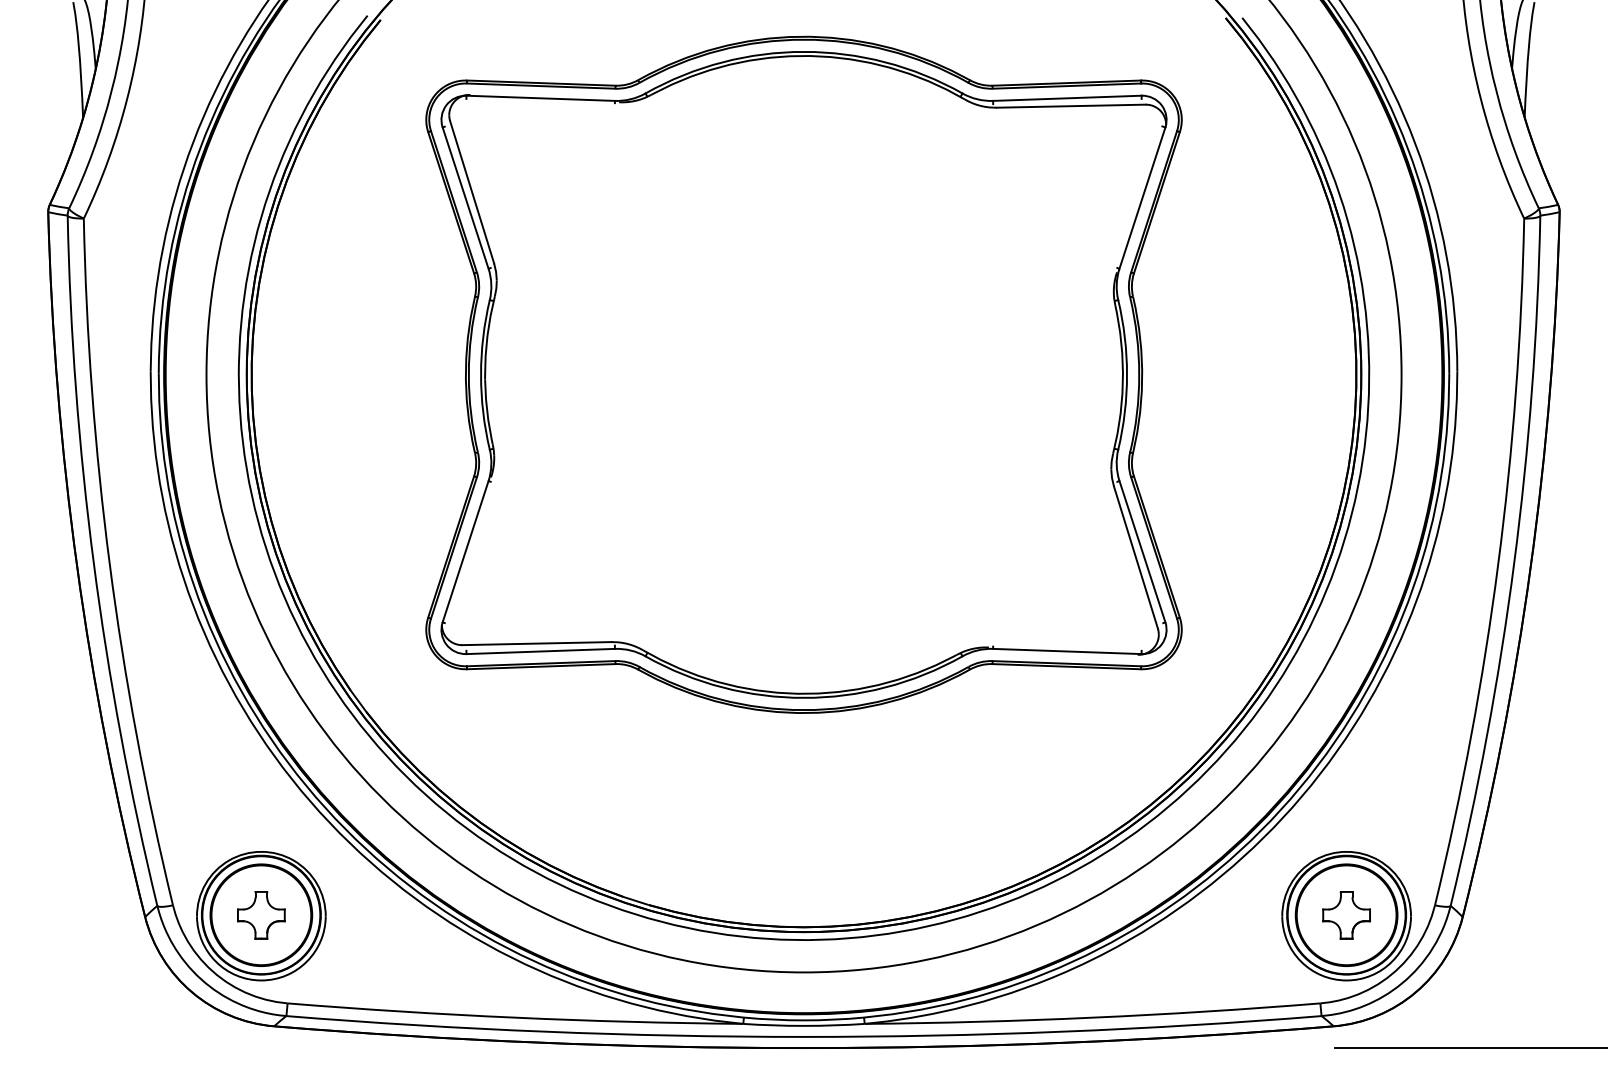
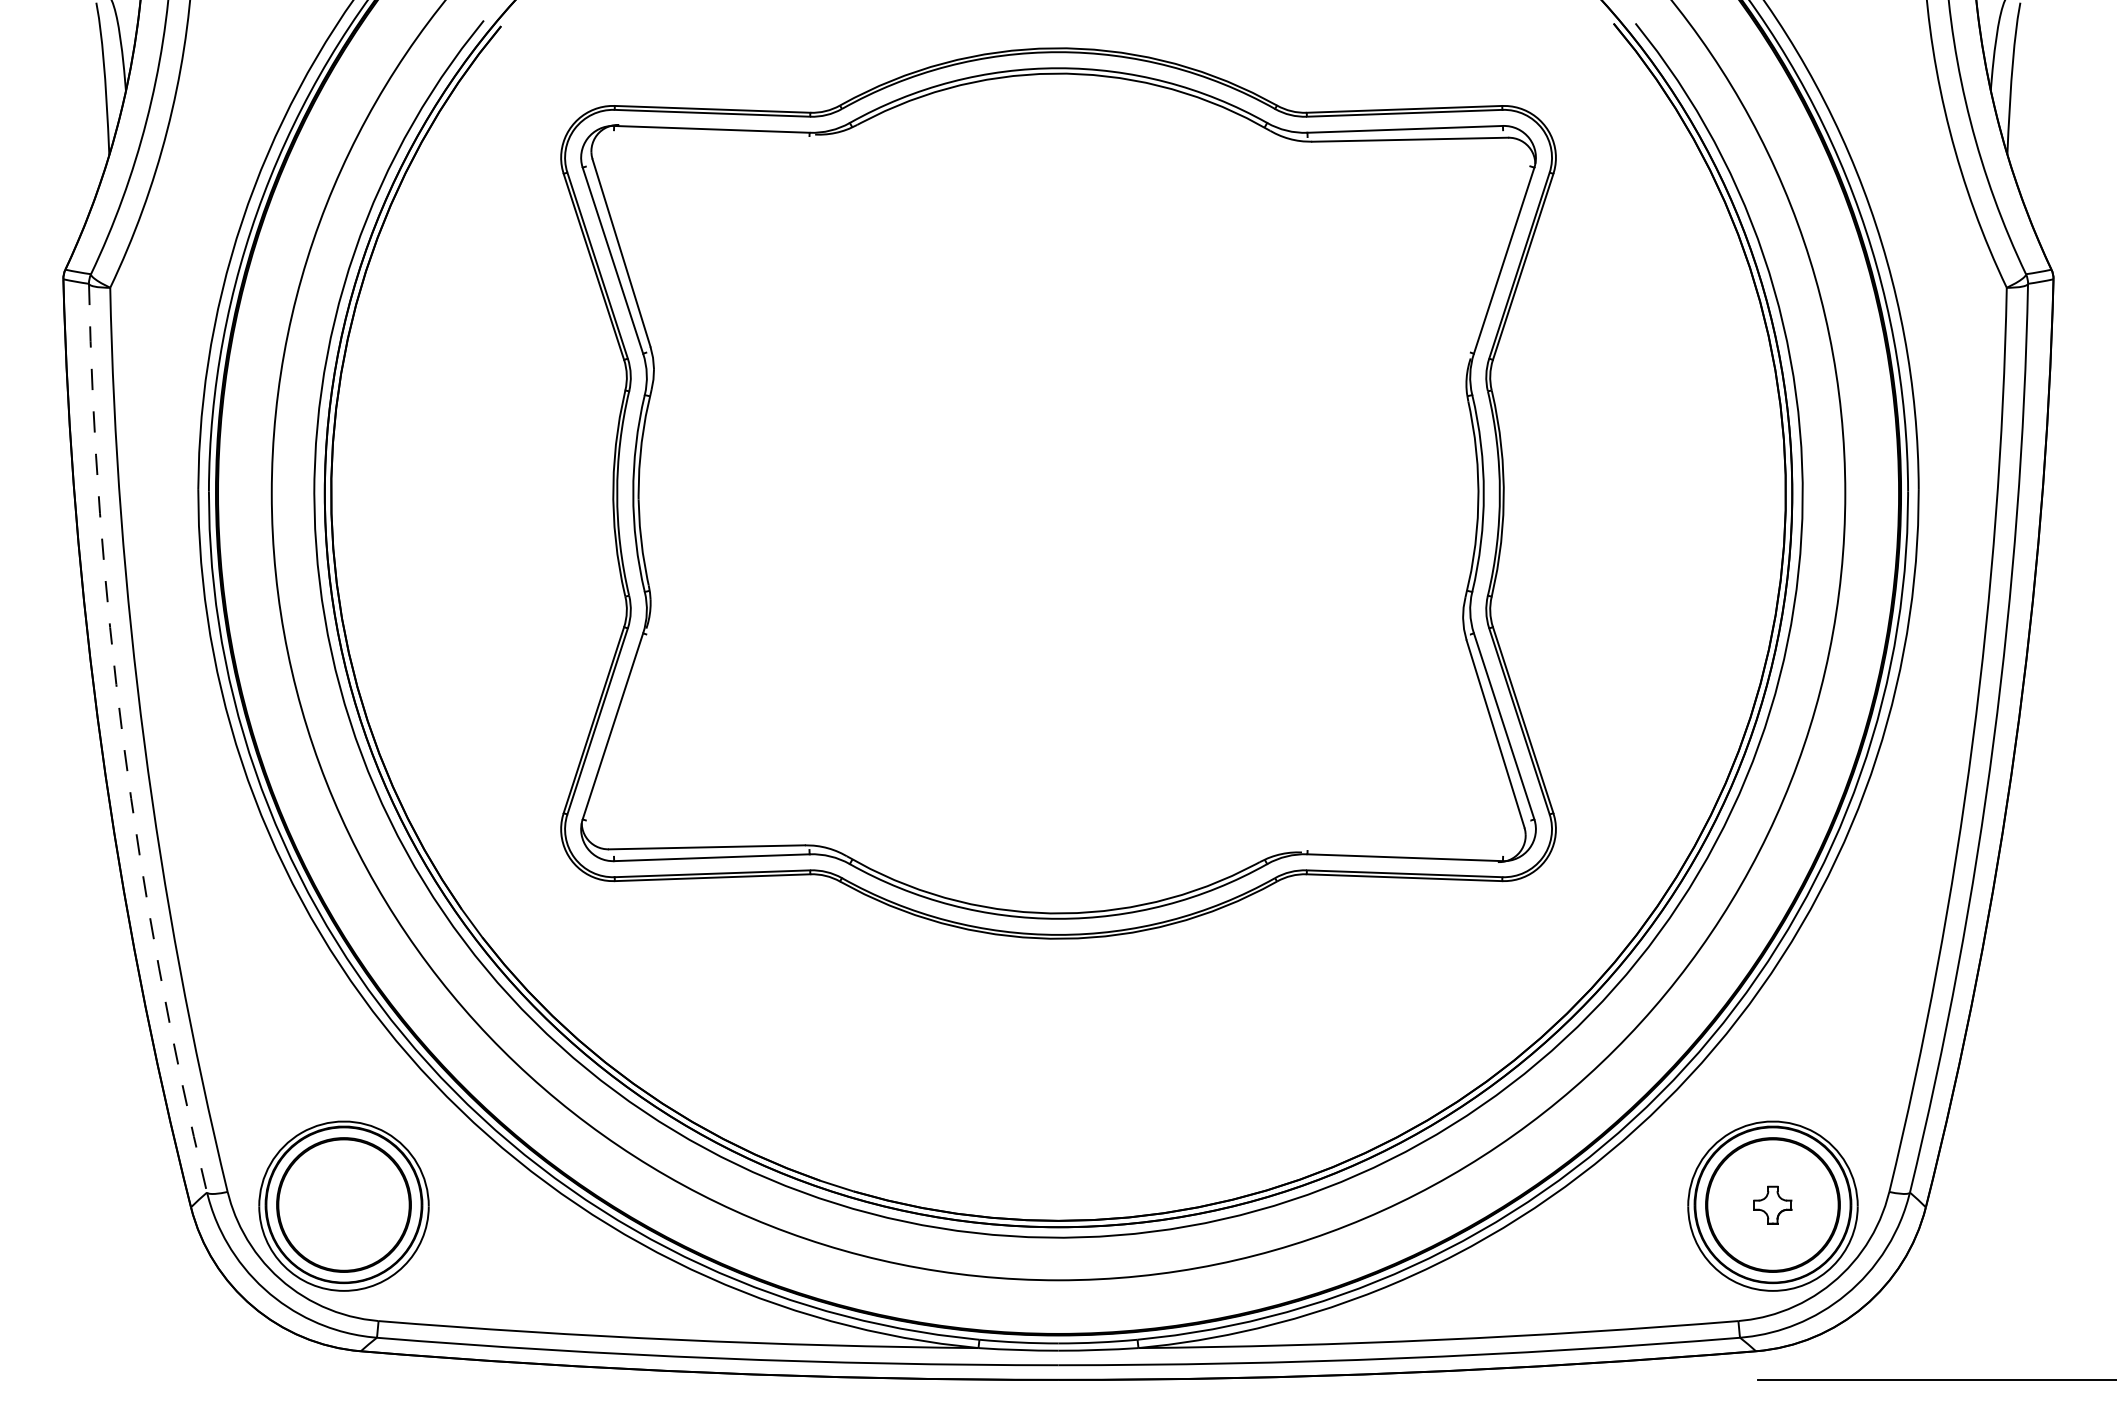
arc: (93, 563) -> (122, 741), solid -> dashed
part: (261, 915) -> (344, 1205), removed
part: (1346, 915) -> (1772, 1205), size x0.6

